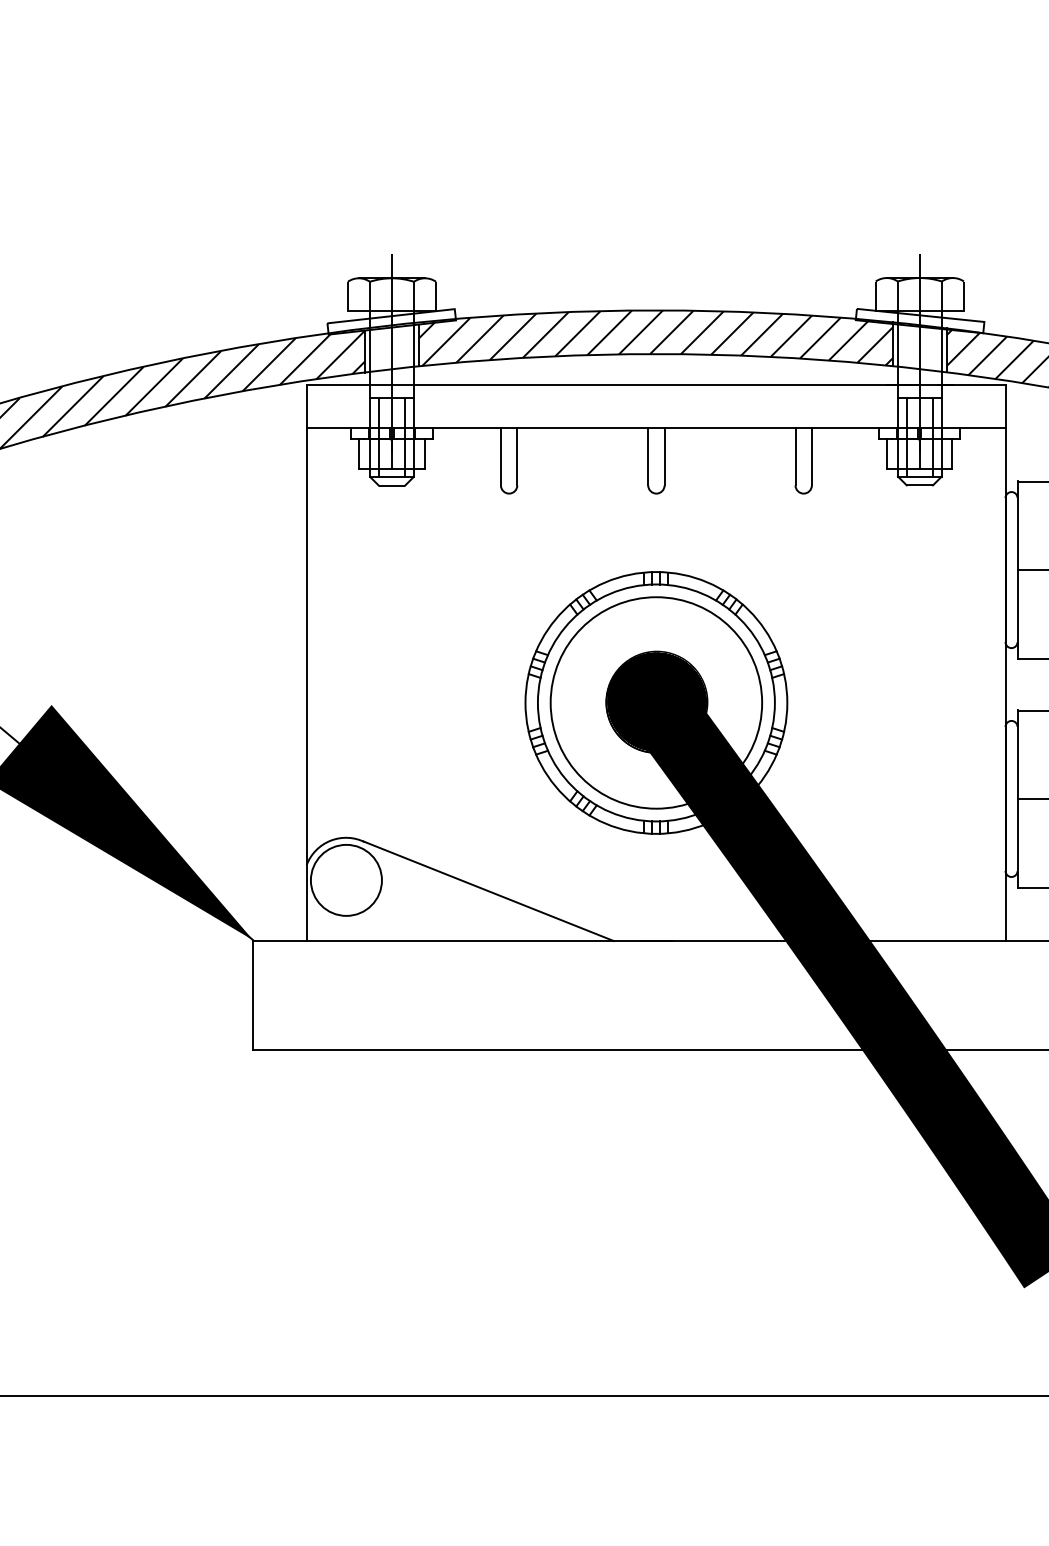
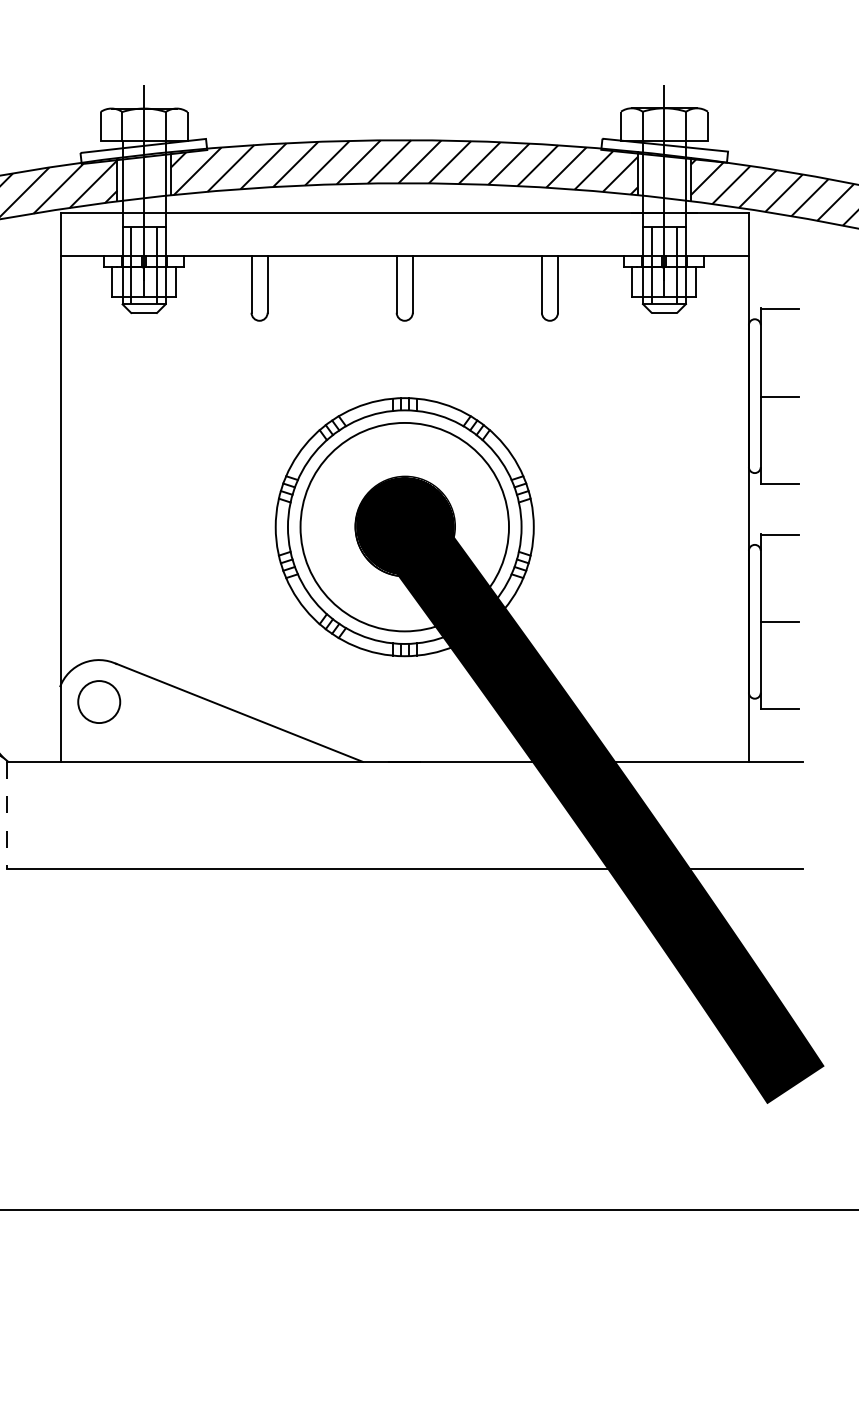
circle: (345, 879) -> (98, 701), size x0.6
line: (252, 995) -> (6, 815), solid -> dashed

